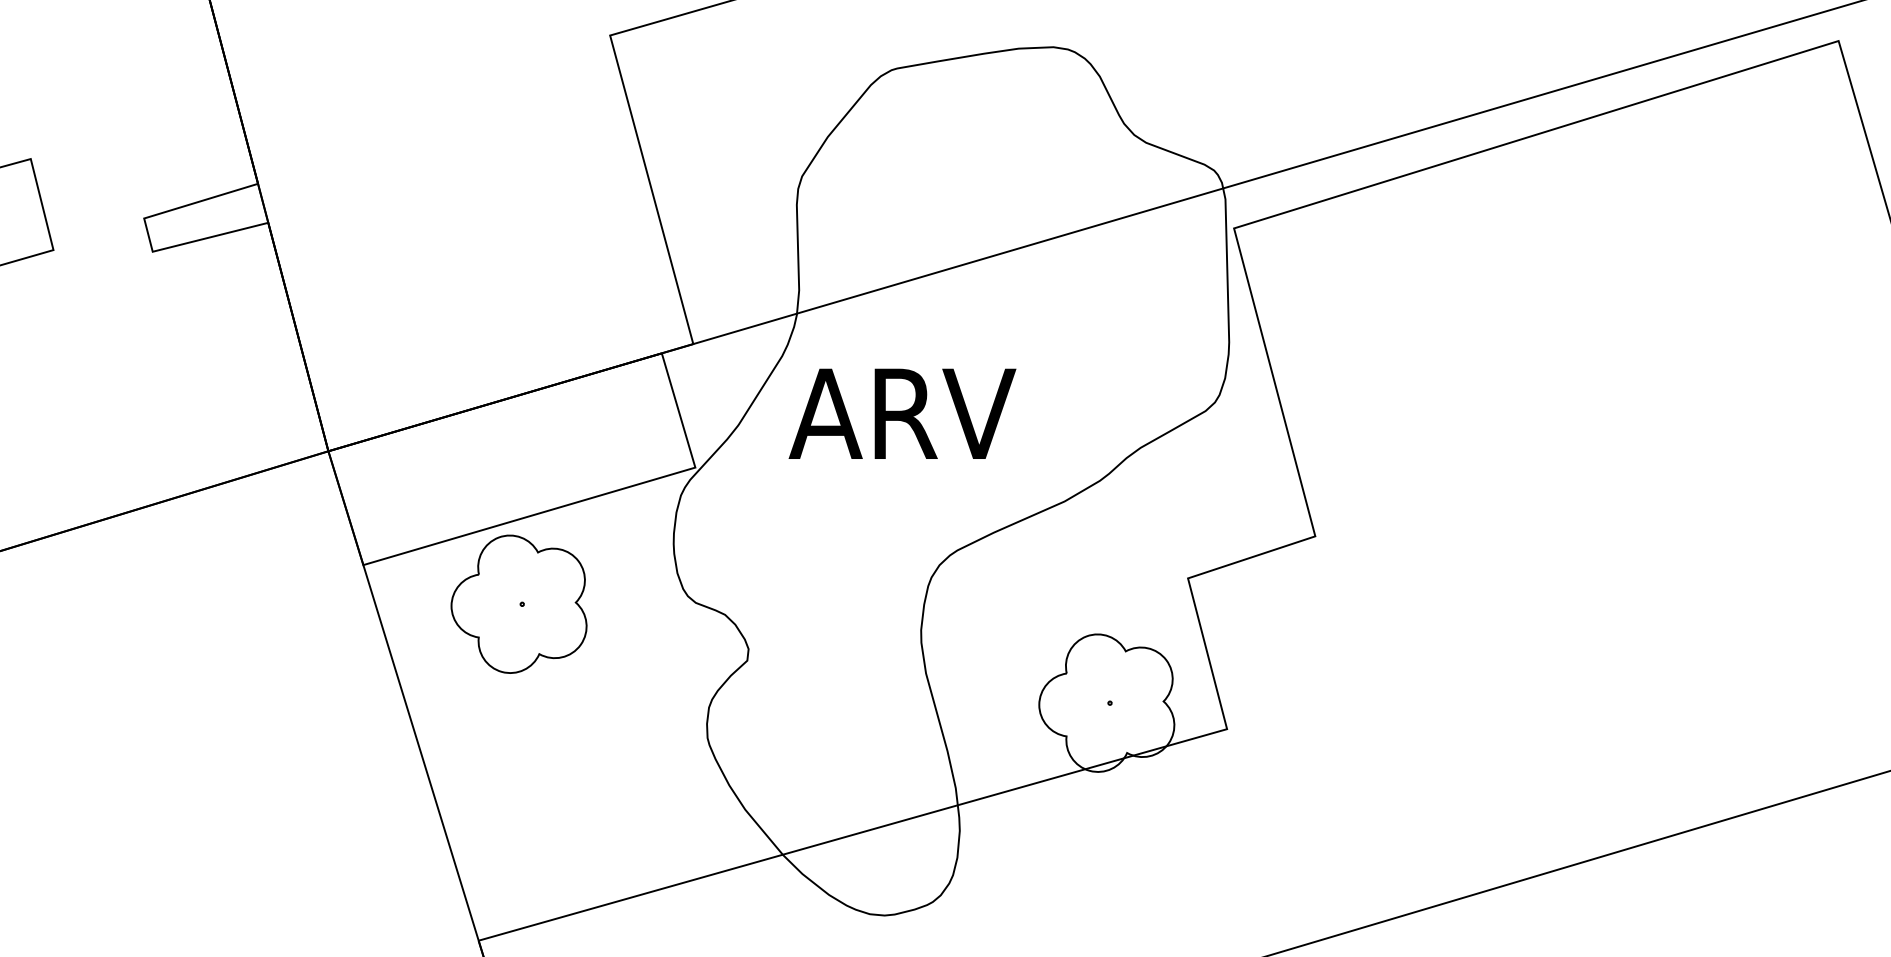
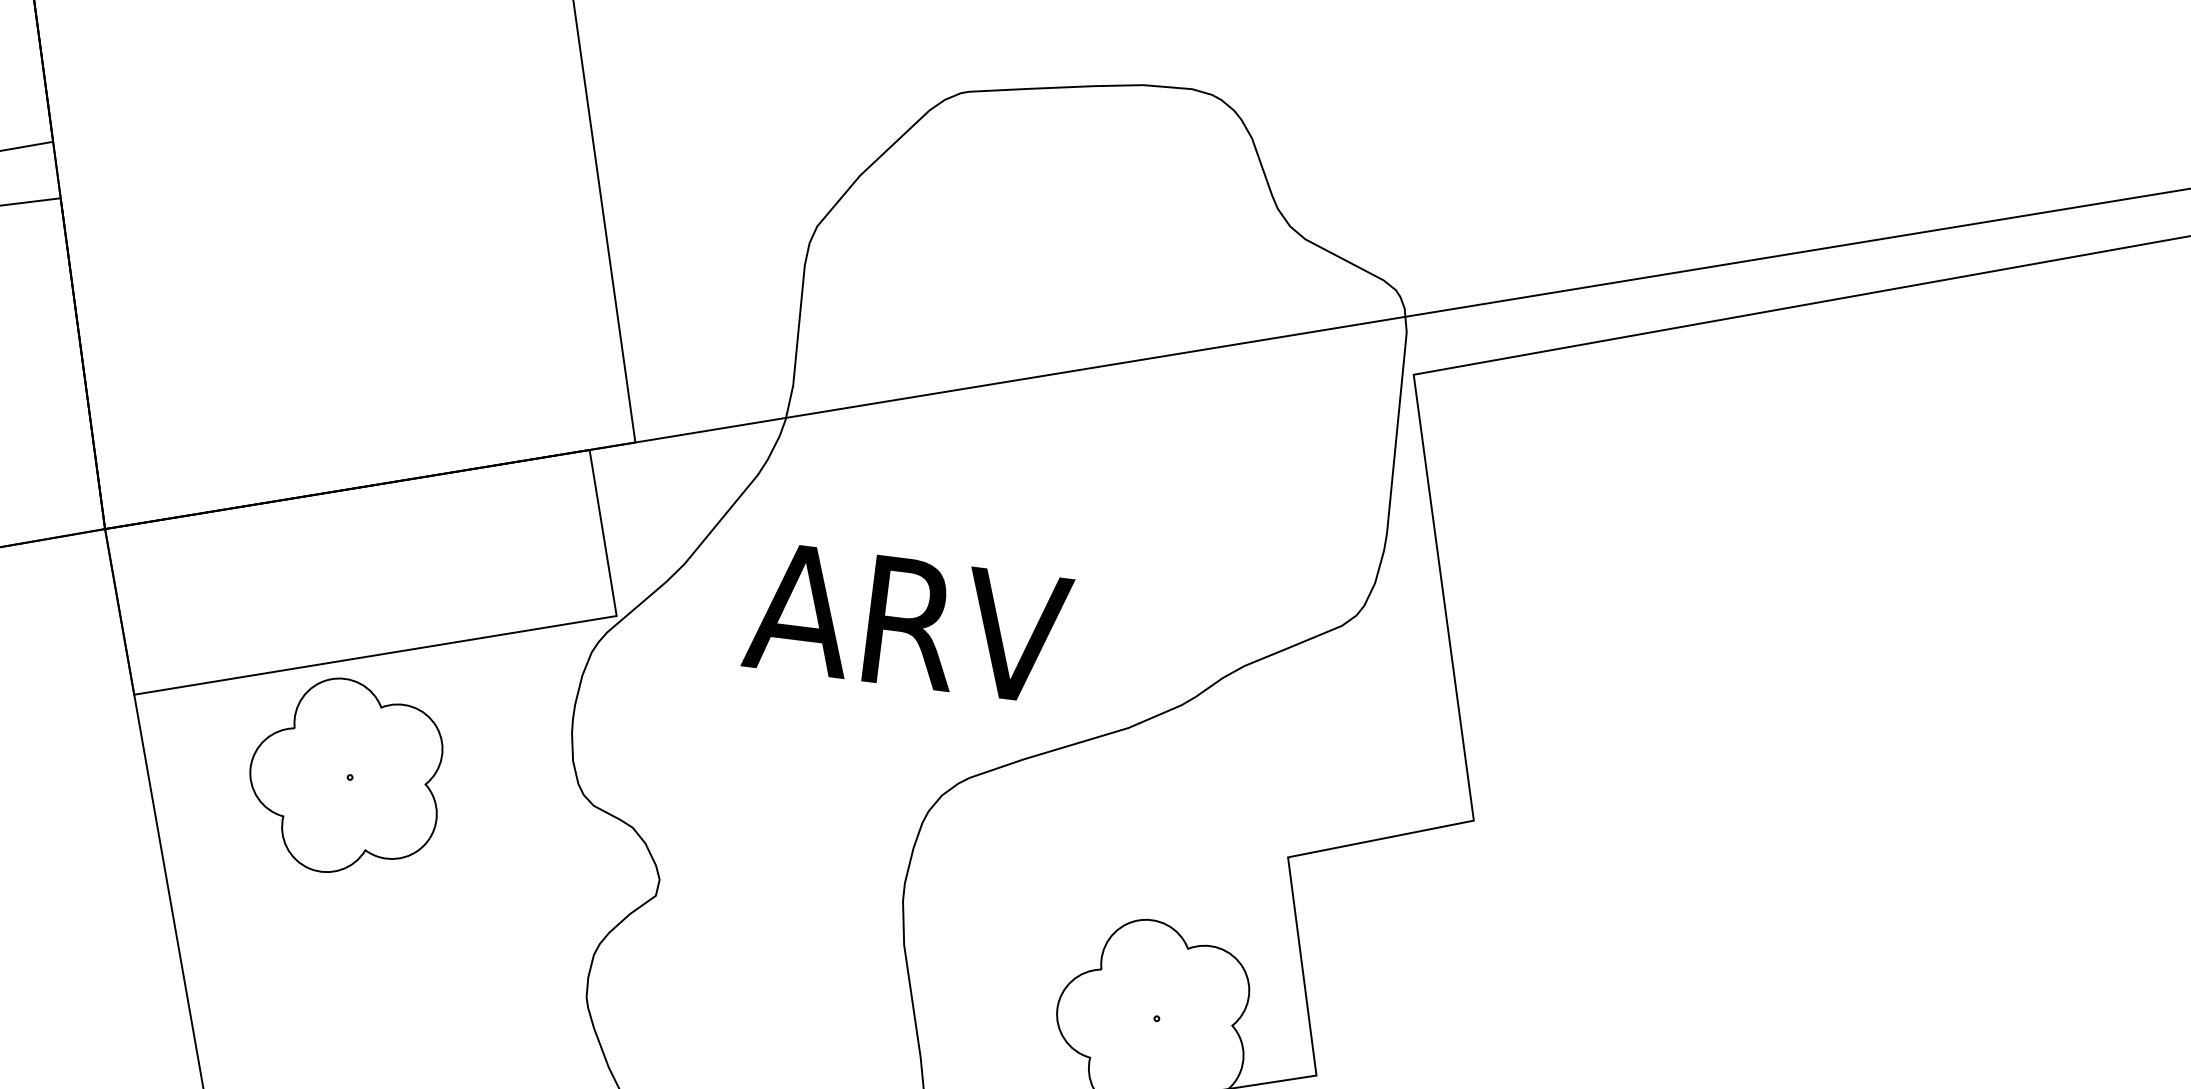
text: (902, 413) -> (907, 622), moved

